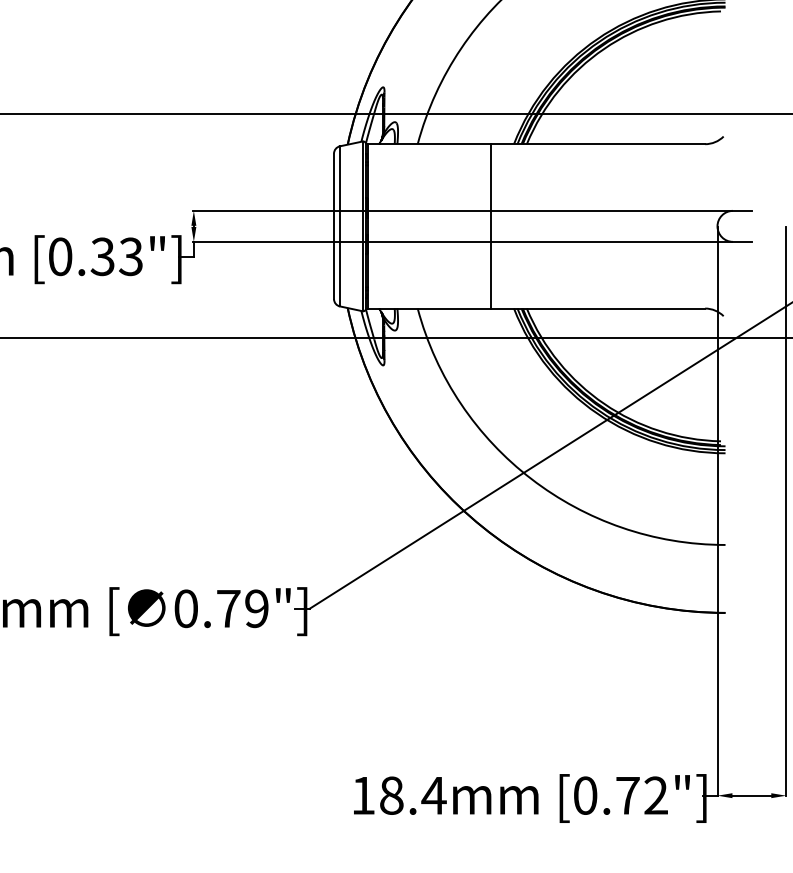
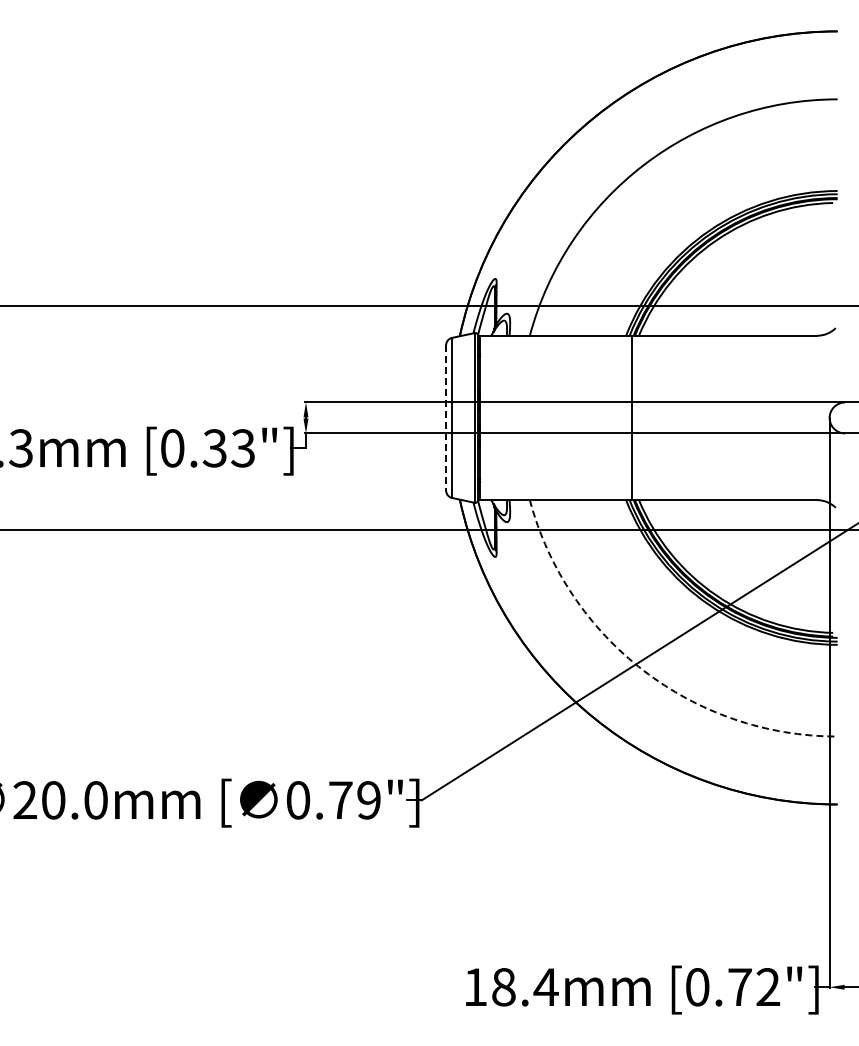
line: (334, 225) -> (446, 417), solid -> dashed
line: (491, 225) -> (632, 417), moved
arc: (531, 478) -> (643, 670), solid -> dashed

